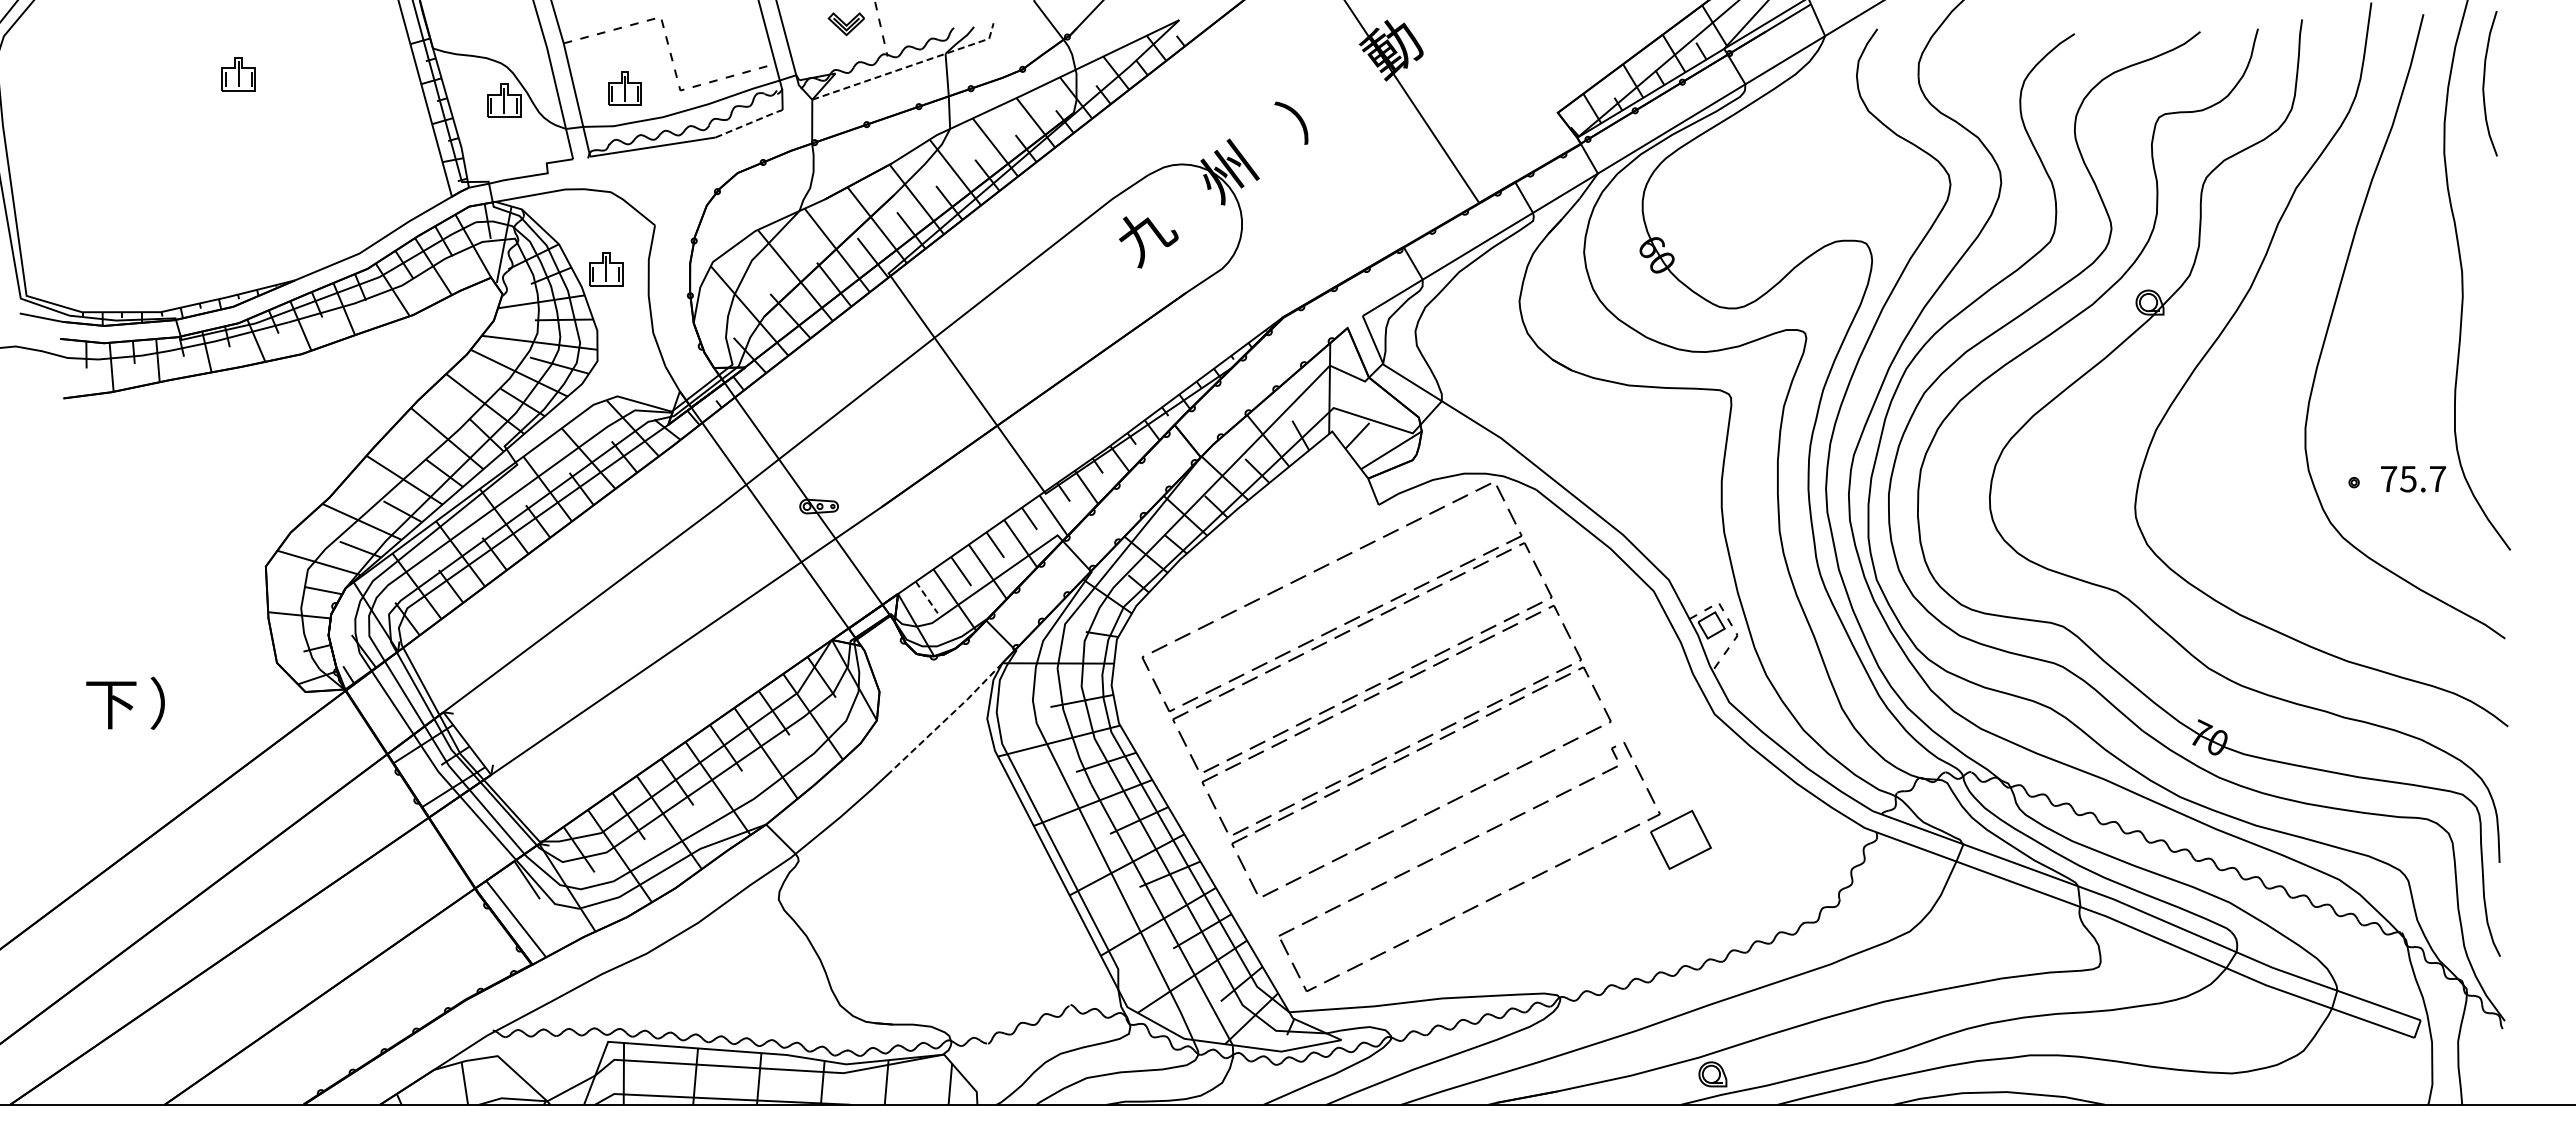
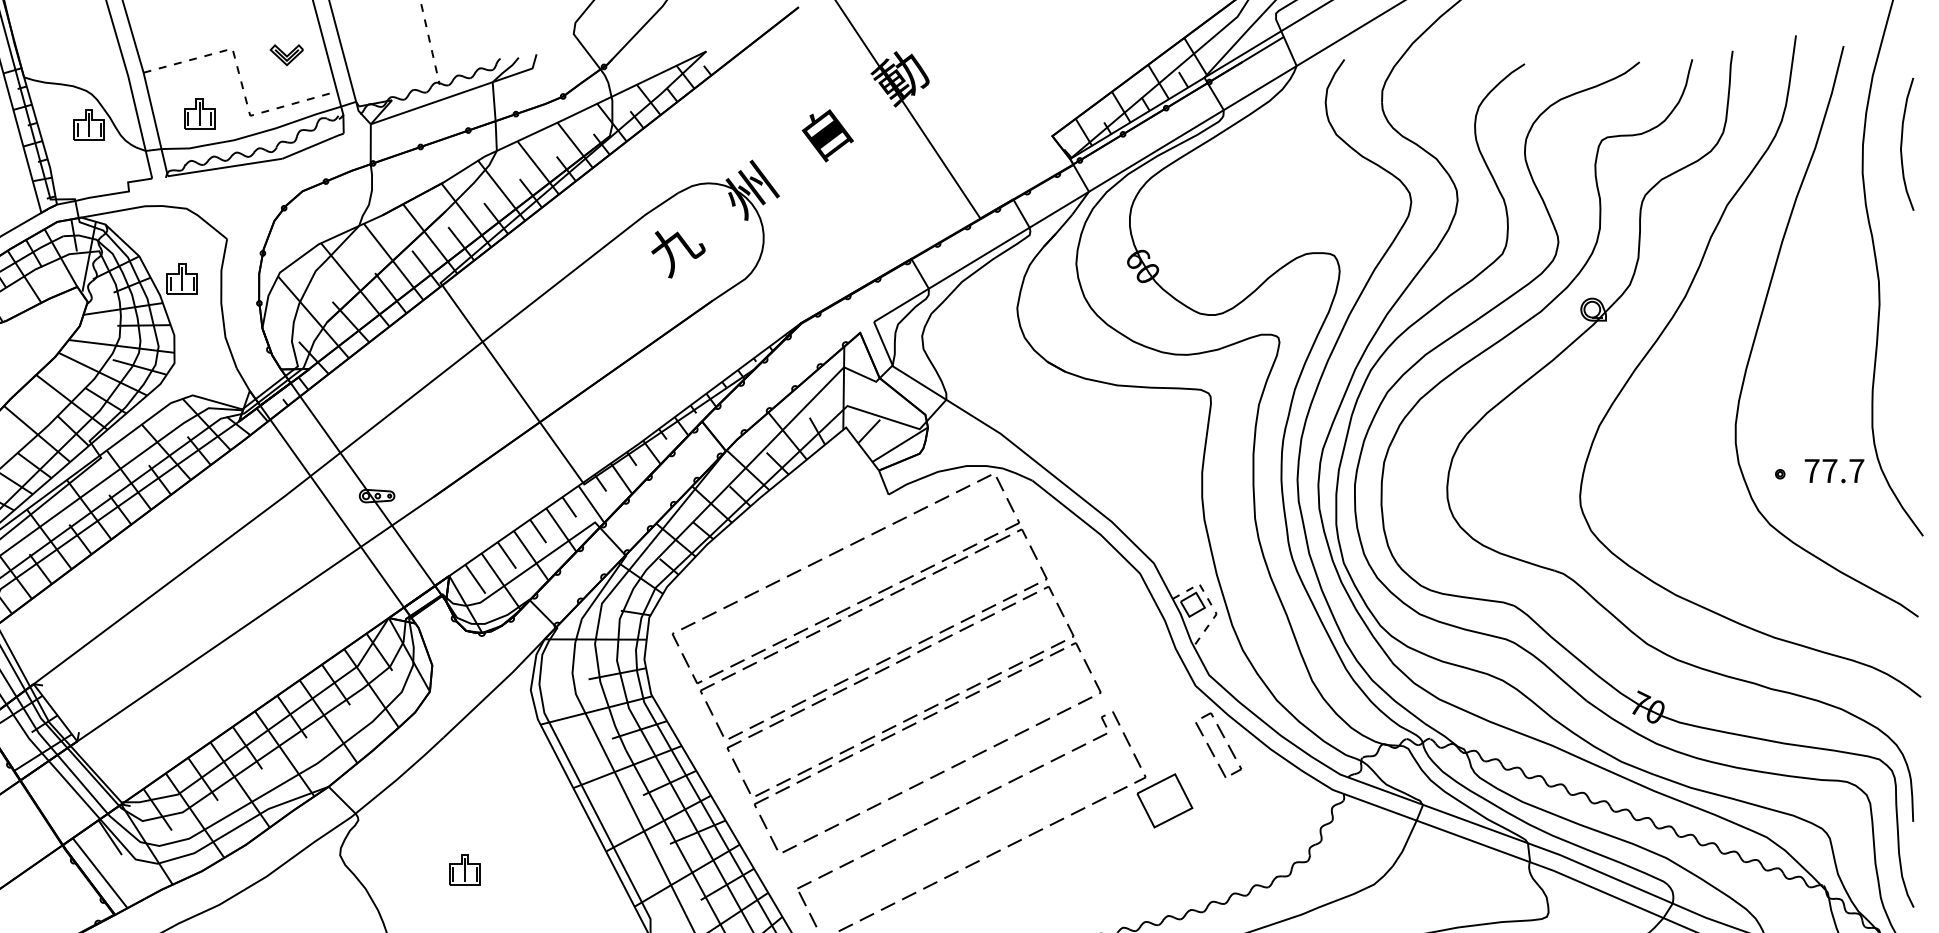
part: (845, 24) -> (286, 55), moved
line: (910, 65) -> (460, 92), dashed -> solid
curve: (2484, 83) -> (1902, 144), moved
text: (1307, 113) -> (823, 136), ） -> 自
line: (750, 123) -> (314, 145), dashed -> solid
text: (2408, 479) -> (1829, 471), 75.7 -> 77.7
line: (927, 597) -> (476, 579), dashed -> solid
line: (948, 717) -> (495, 688), dashed -> solid
part: (1731, 782) -> (1211, 748), added
part: (915, 915) -> (465, 869), added

